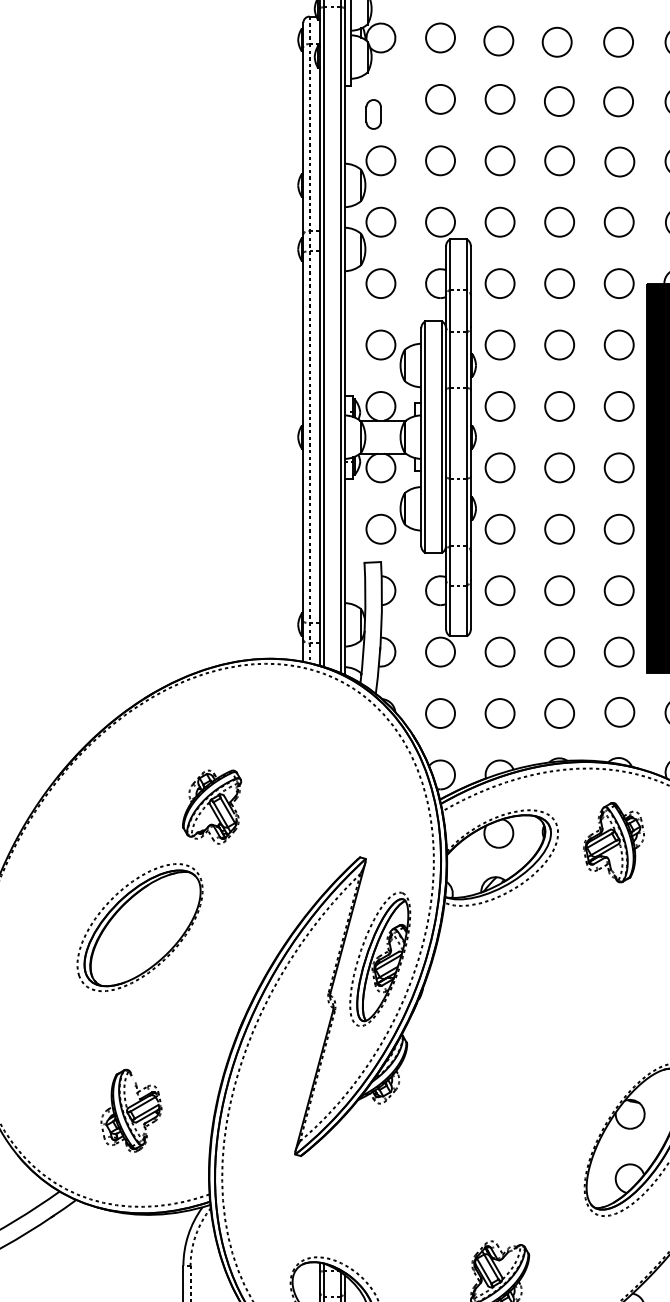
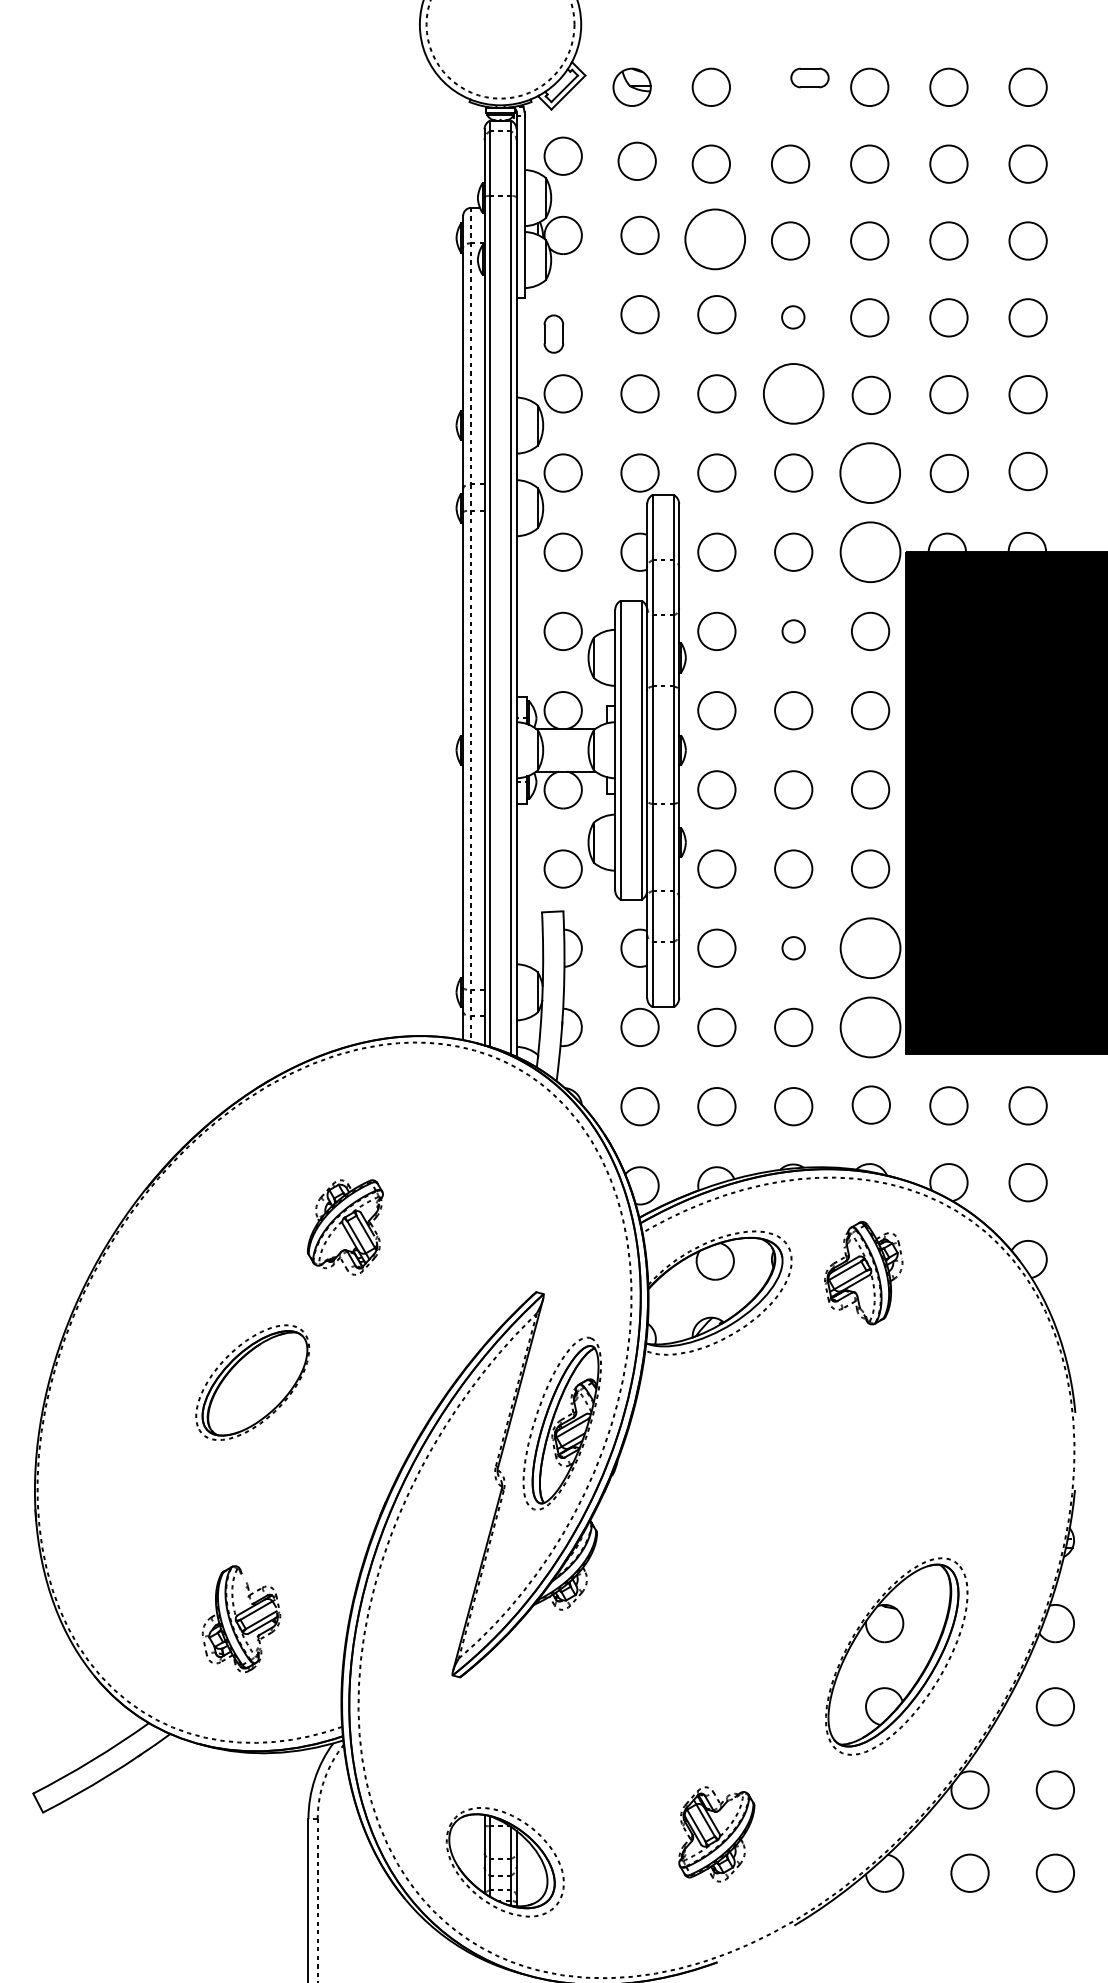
circle: (498, 41) -> (714, 239), size x1.6
circle: (558, 101) -> (792, 317), size x0.6
circle: (559, 160) -> (793, 393), size x1.6
circle: (619, 221) -> (870, 472), size x1.6
circle: (619, 283) -> (870, 551), size x1.6
circle: (559, 345) -> (793, 631), size x0.6
circle: (559, 590) -> (793, 947), size x0.6
circle: (619, 590) -> (870, 947), size x1.6
circle: (619, 652) -> (870, 1027), size x1.6
part: (140, 927) -> (252, 1382), size x0.7

